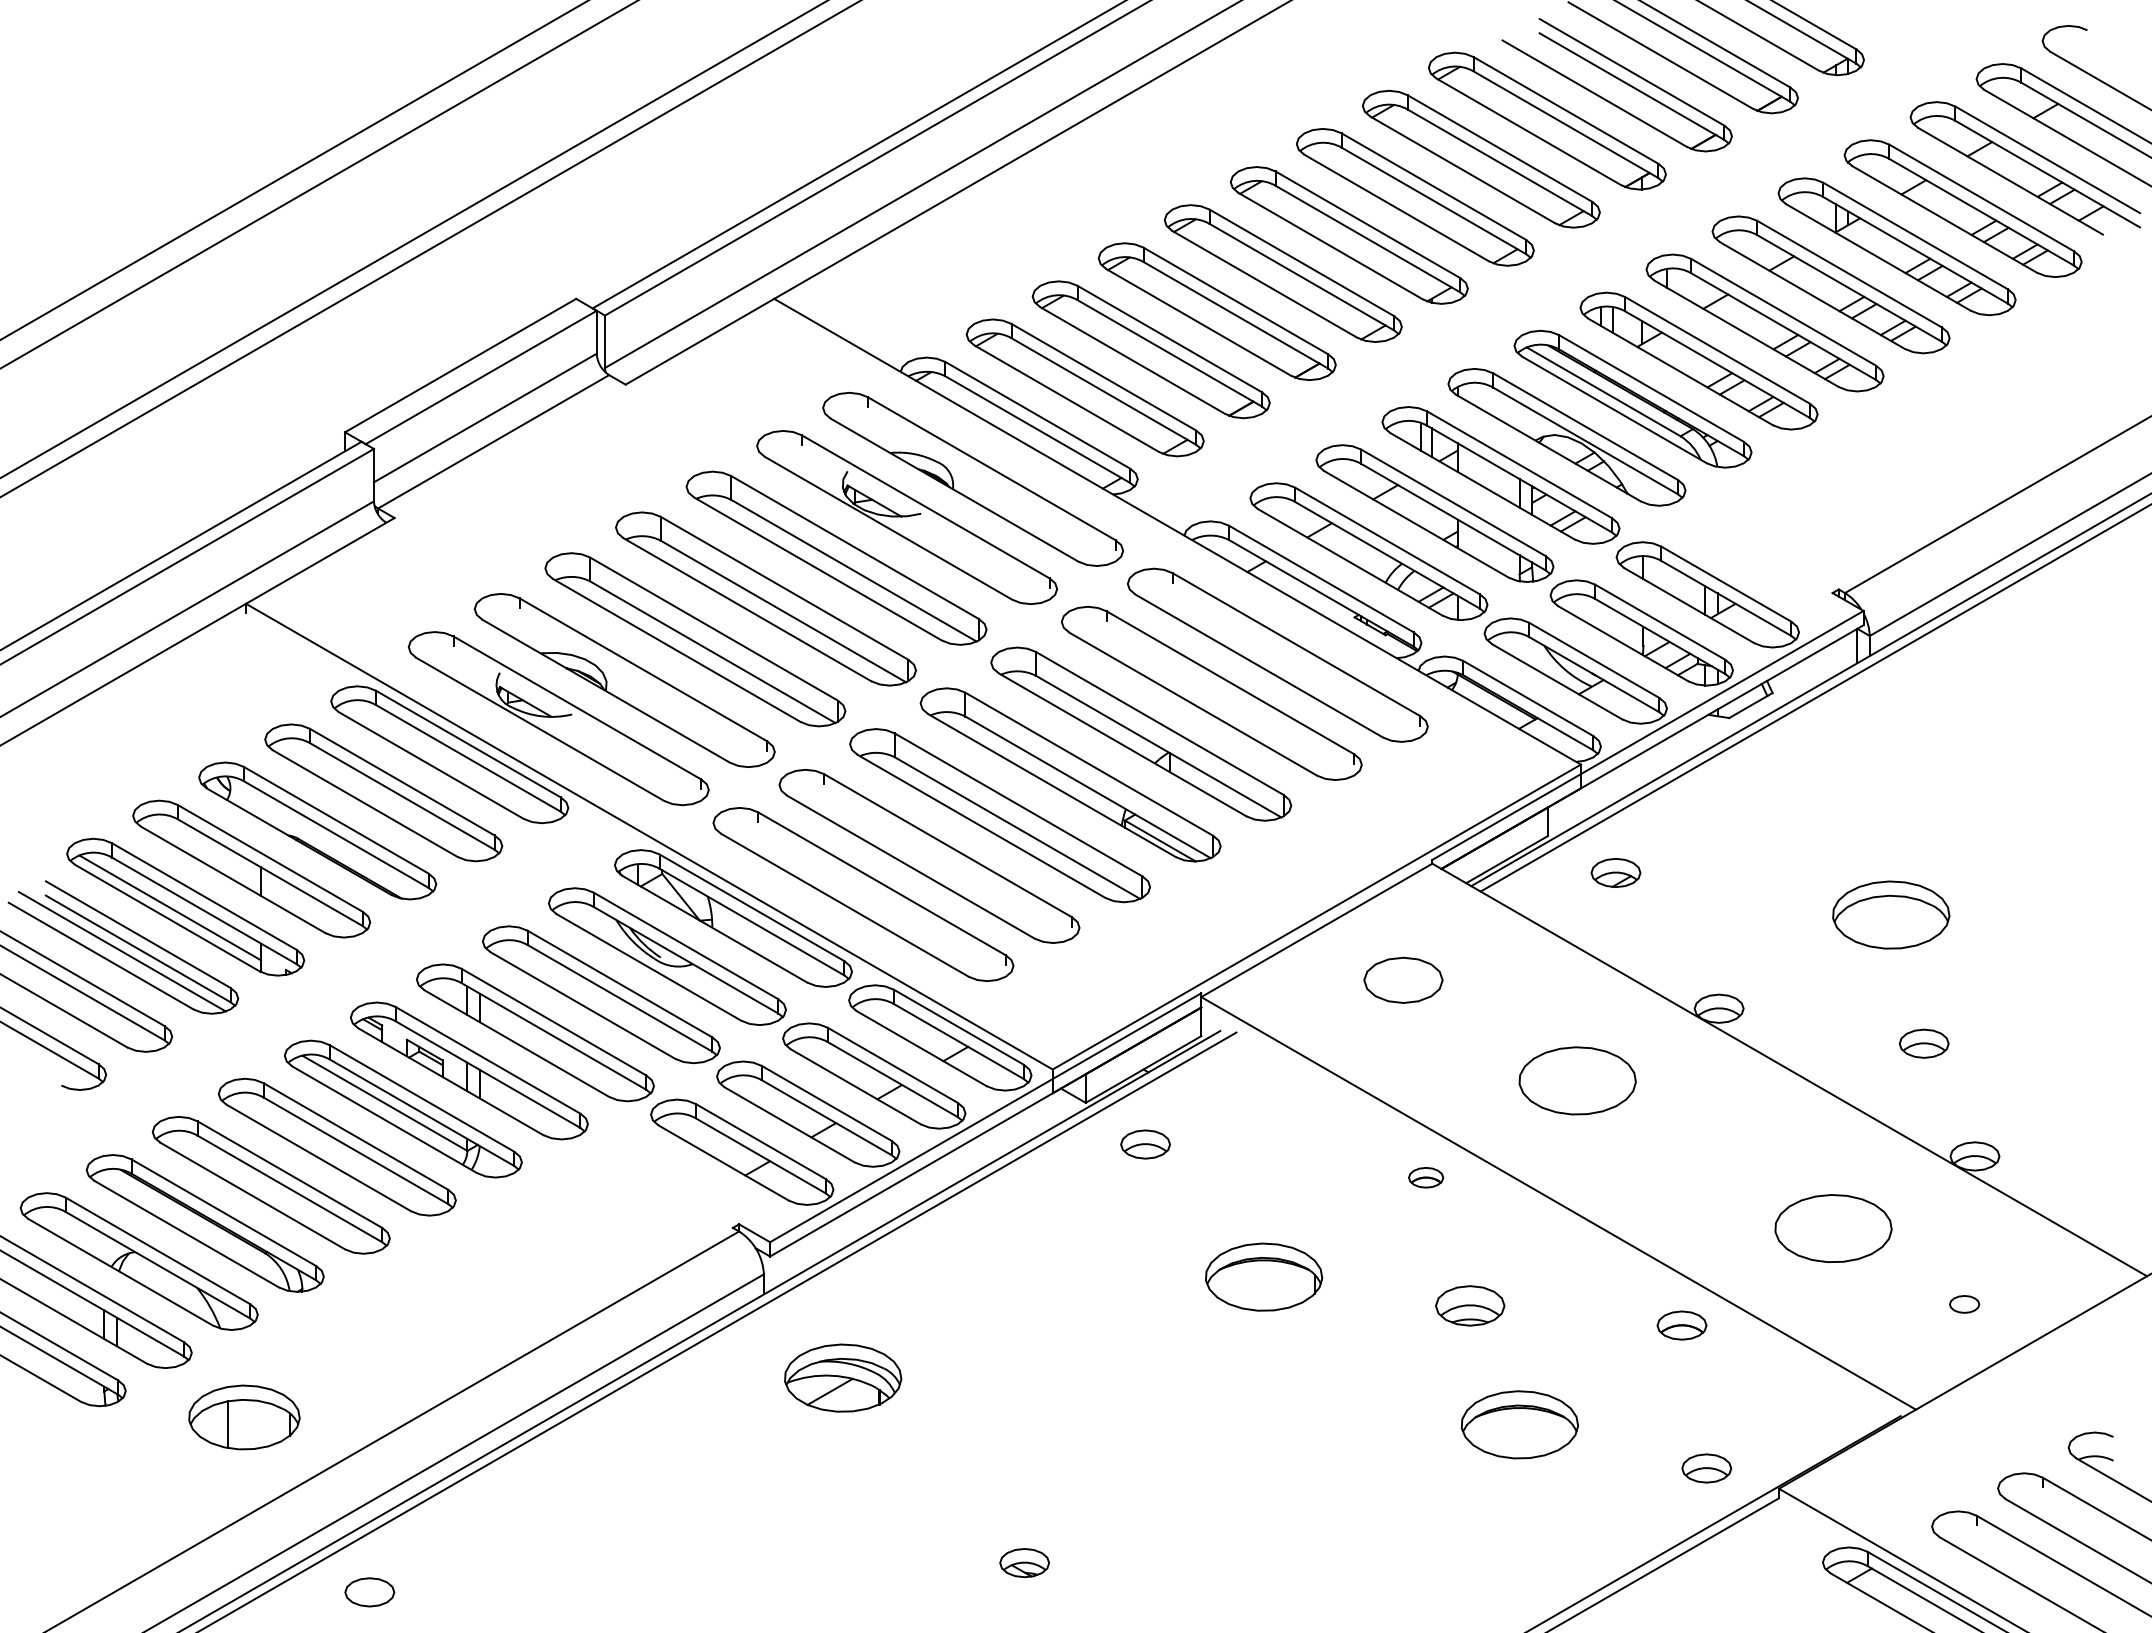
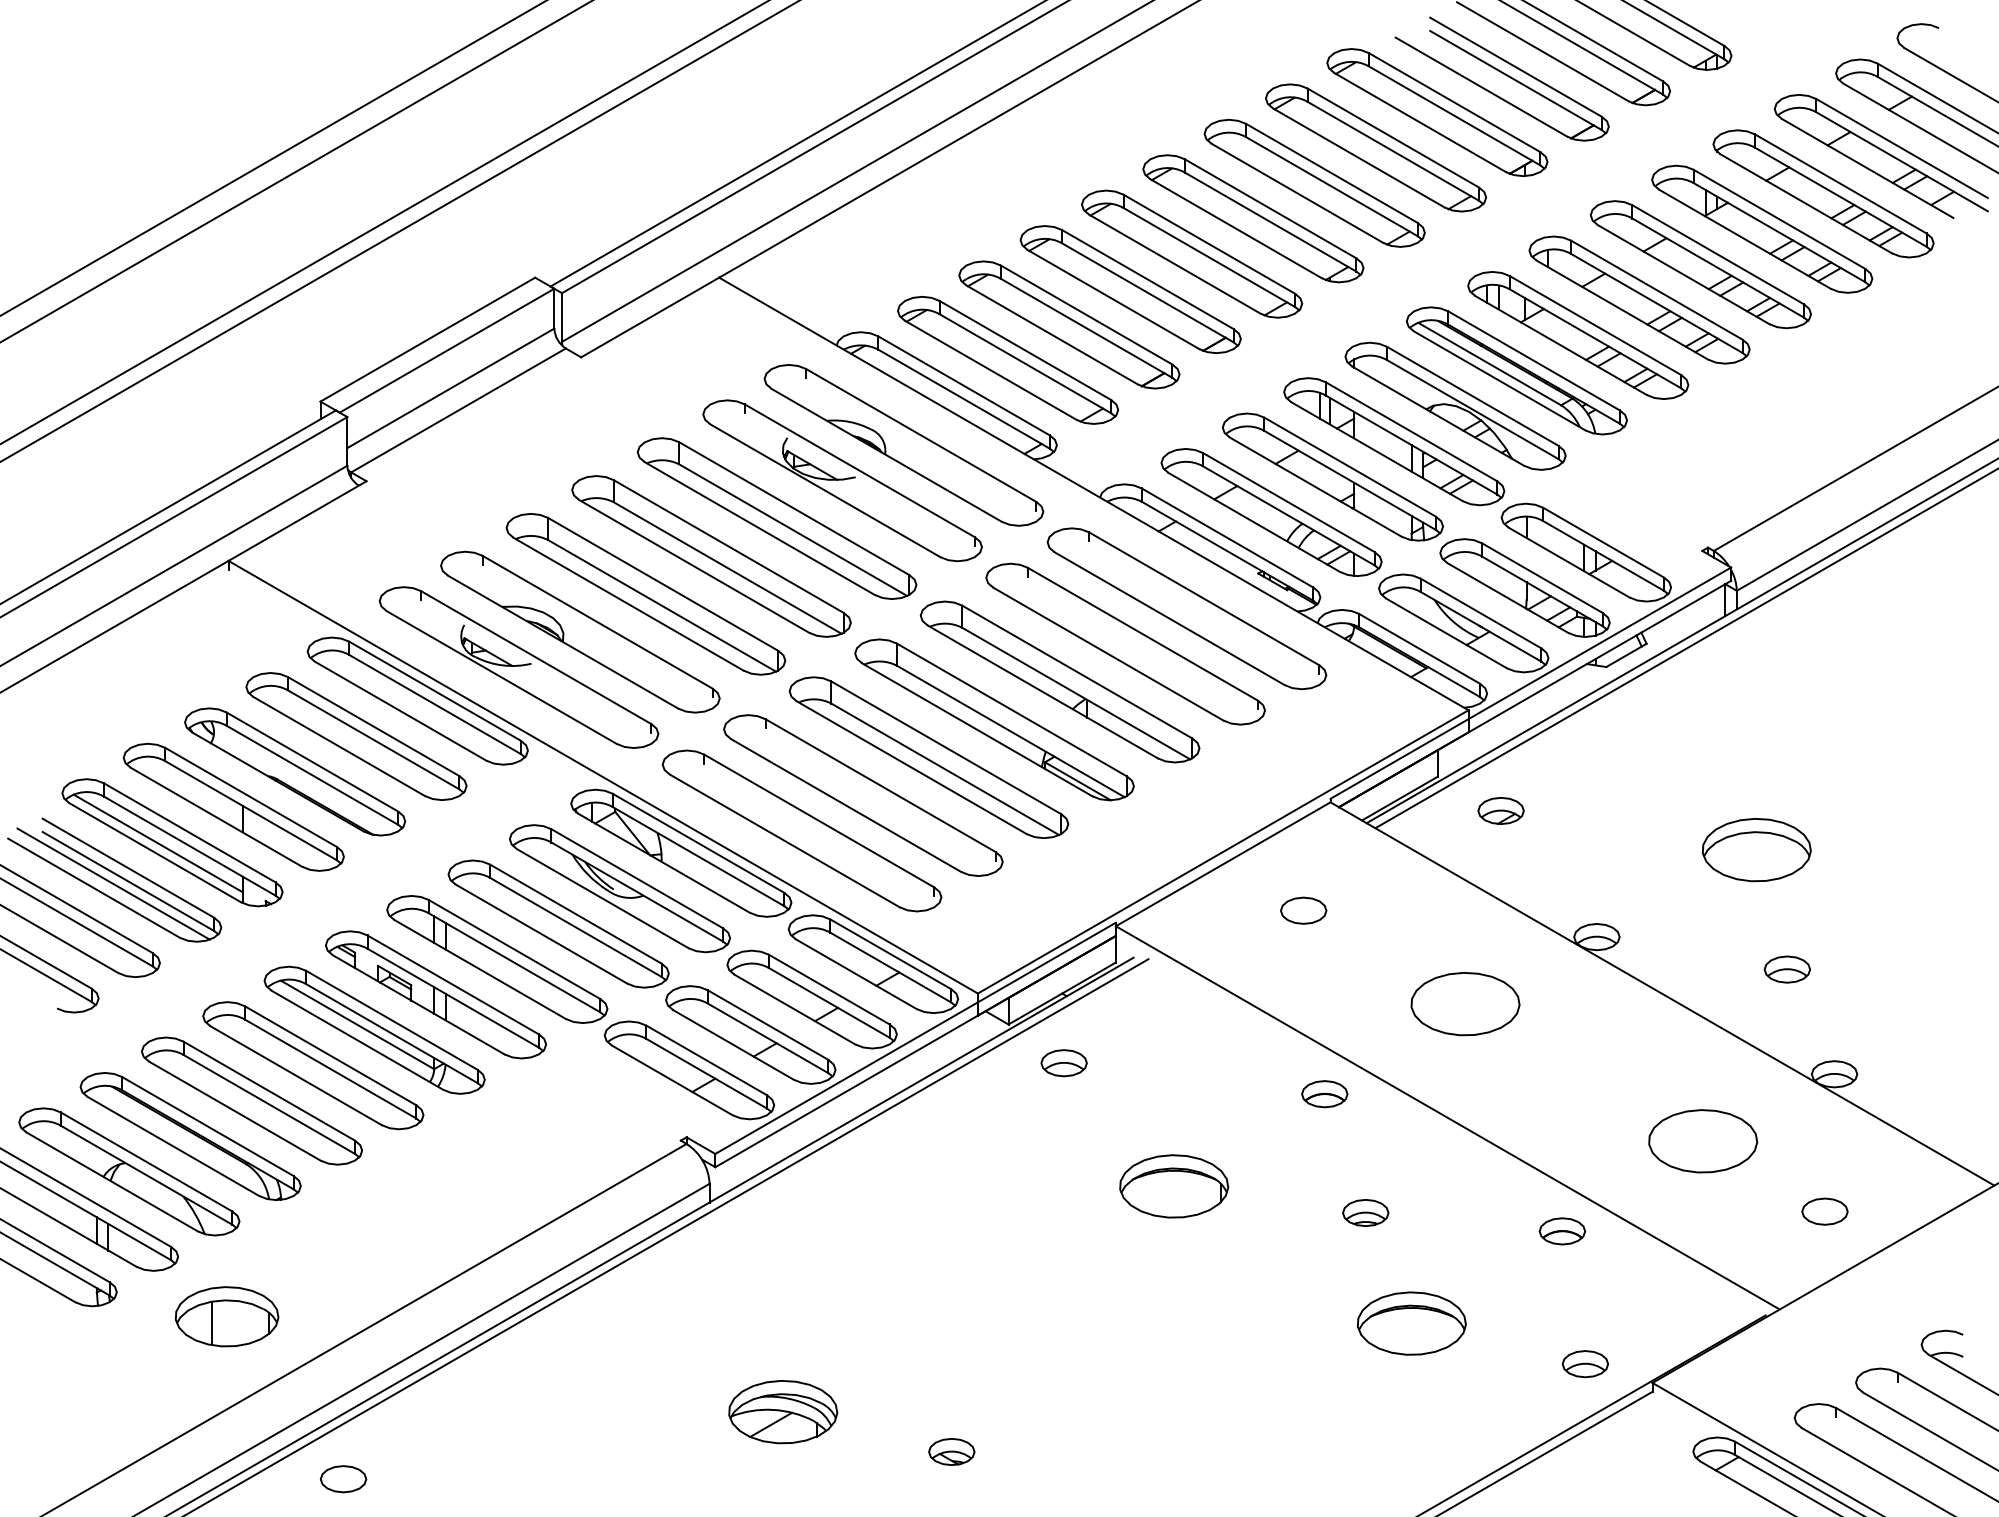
part: (1403, 980) -> (1303, 910), size x0.62
part: (1425, 1177) -> (1324, 1093), size x1.43
part: (1964, 1304) -> (1824, 1211), size x1.67
part: (1470, 1305) -> (1365, 1212), size x0.71
part: (843, 1377) -> (783, 1411), moved

